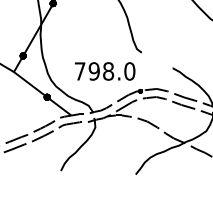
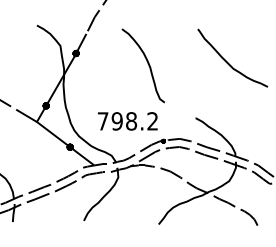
text: (129, 71) -> (152, 121), 798.0 -> 798.2

